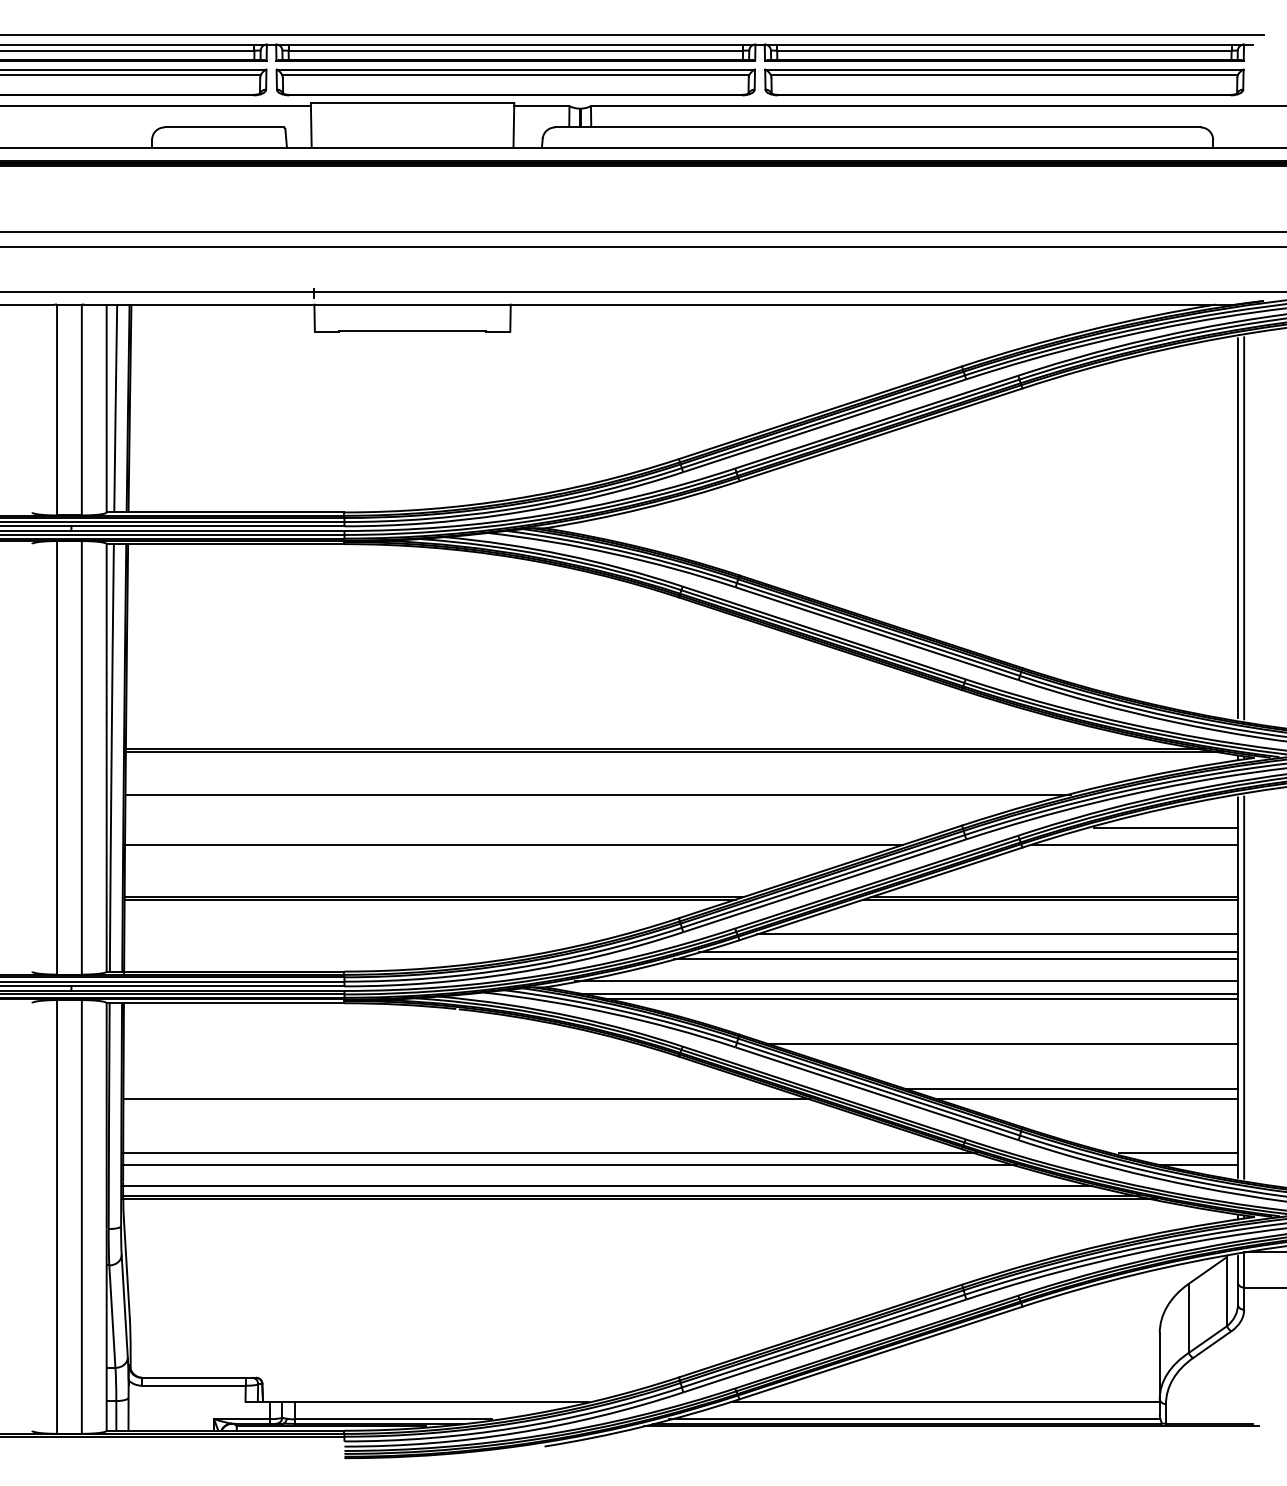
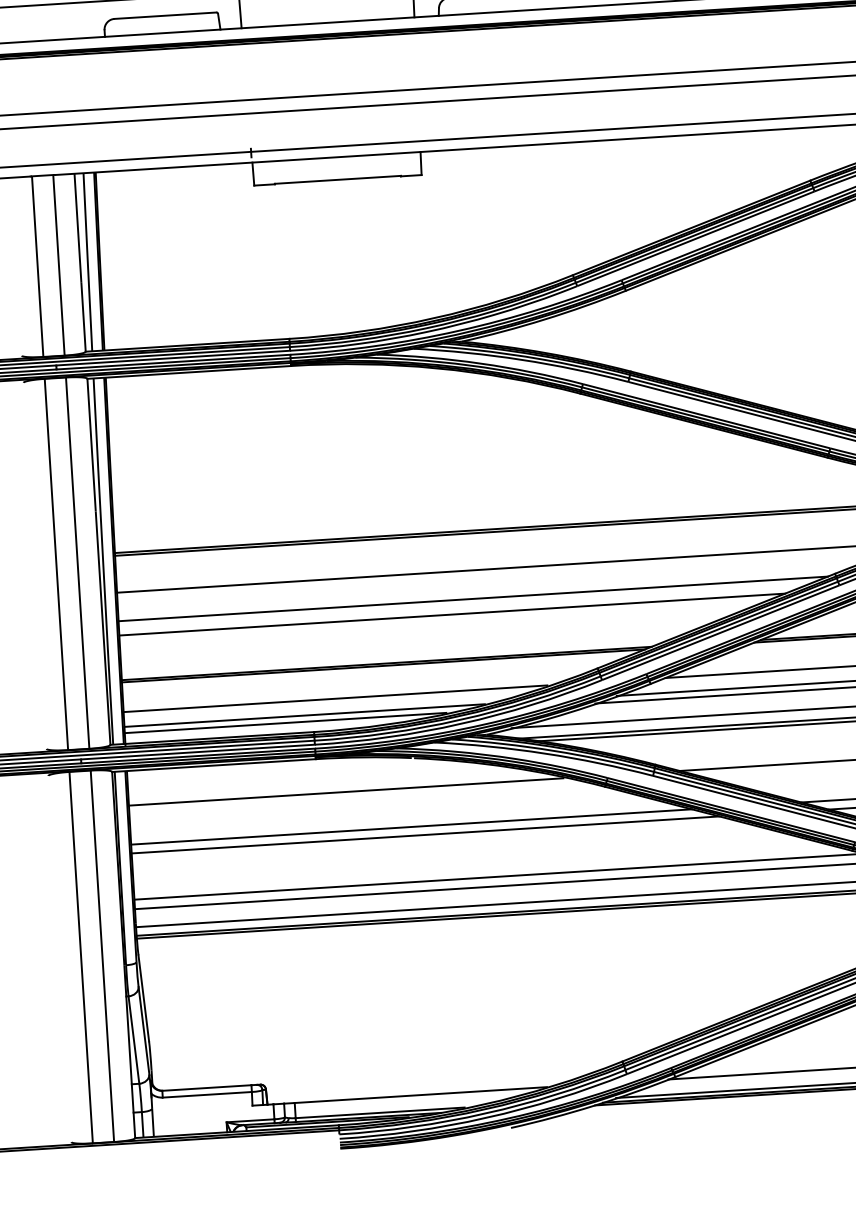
line: (539, 828) -> (473, 599), added
line: (371, 934) -> (335, 698), added
line: (334, 951) -> (304, 715), added
line: (311, 958) -> (285, 722), added
line: (377, 1043) -> (346, 791), added
line: (450, 1089) -> (411, 827), added

